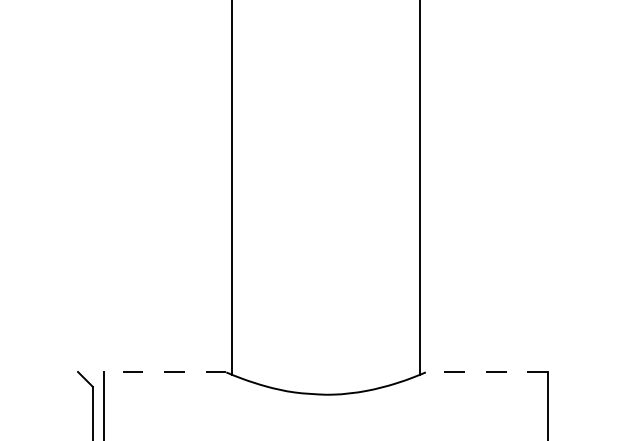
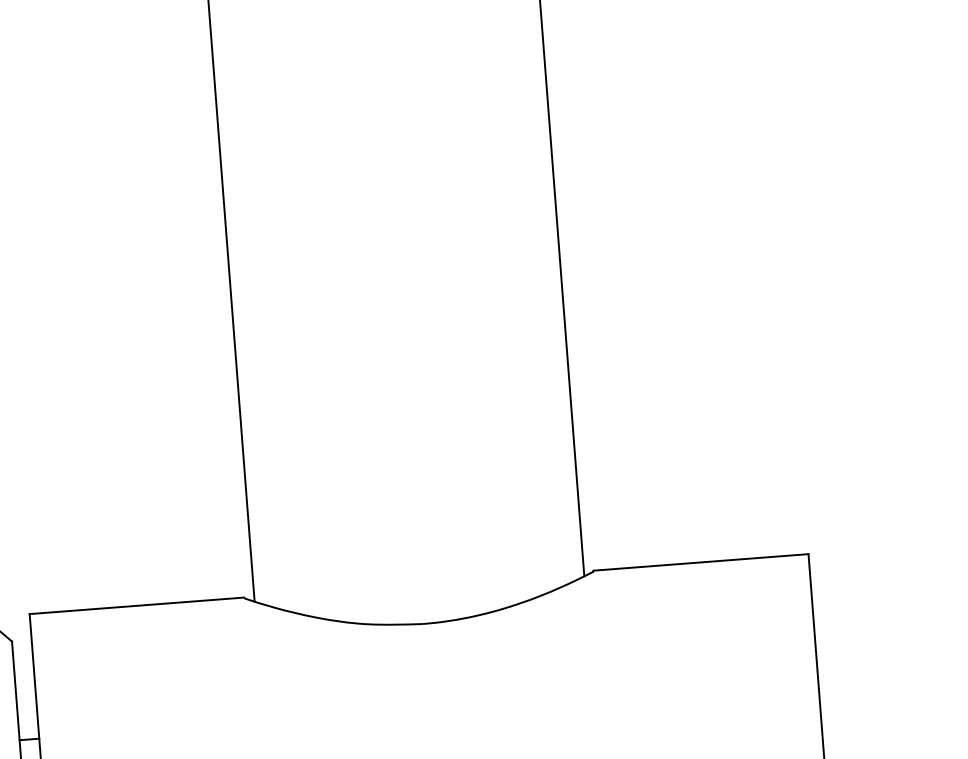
line: (164, 371) -> (135, 605), dashed -> solid
line: (486, 371) -> (700, 561), dashed -> solid

